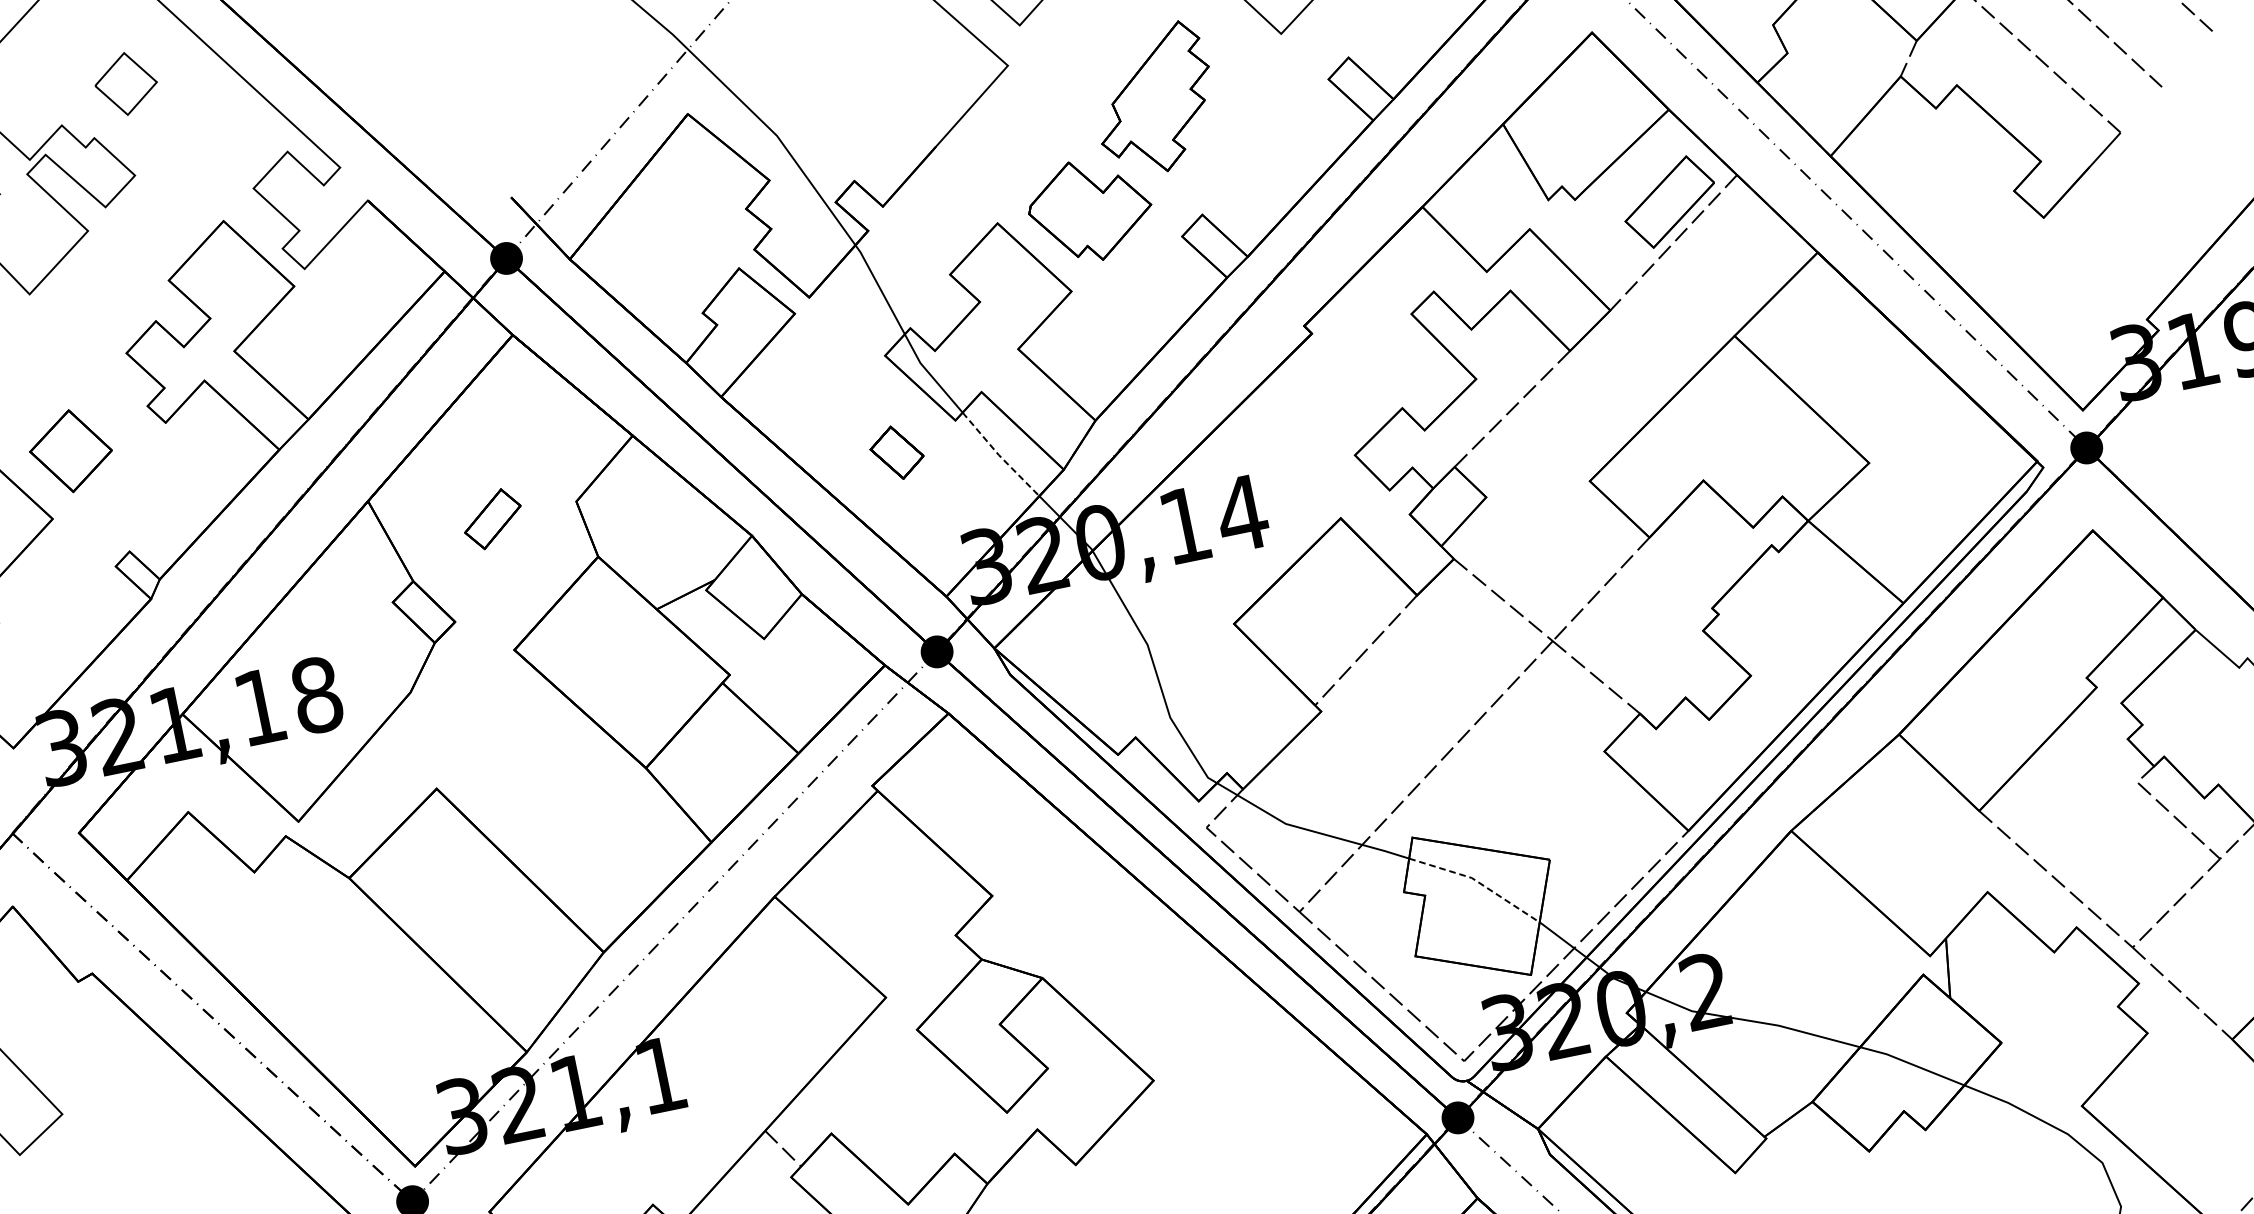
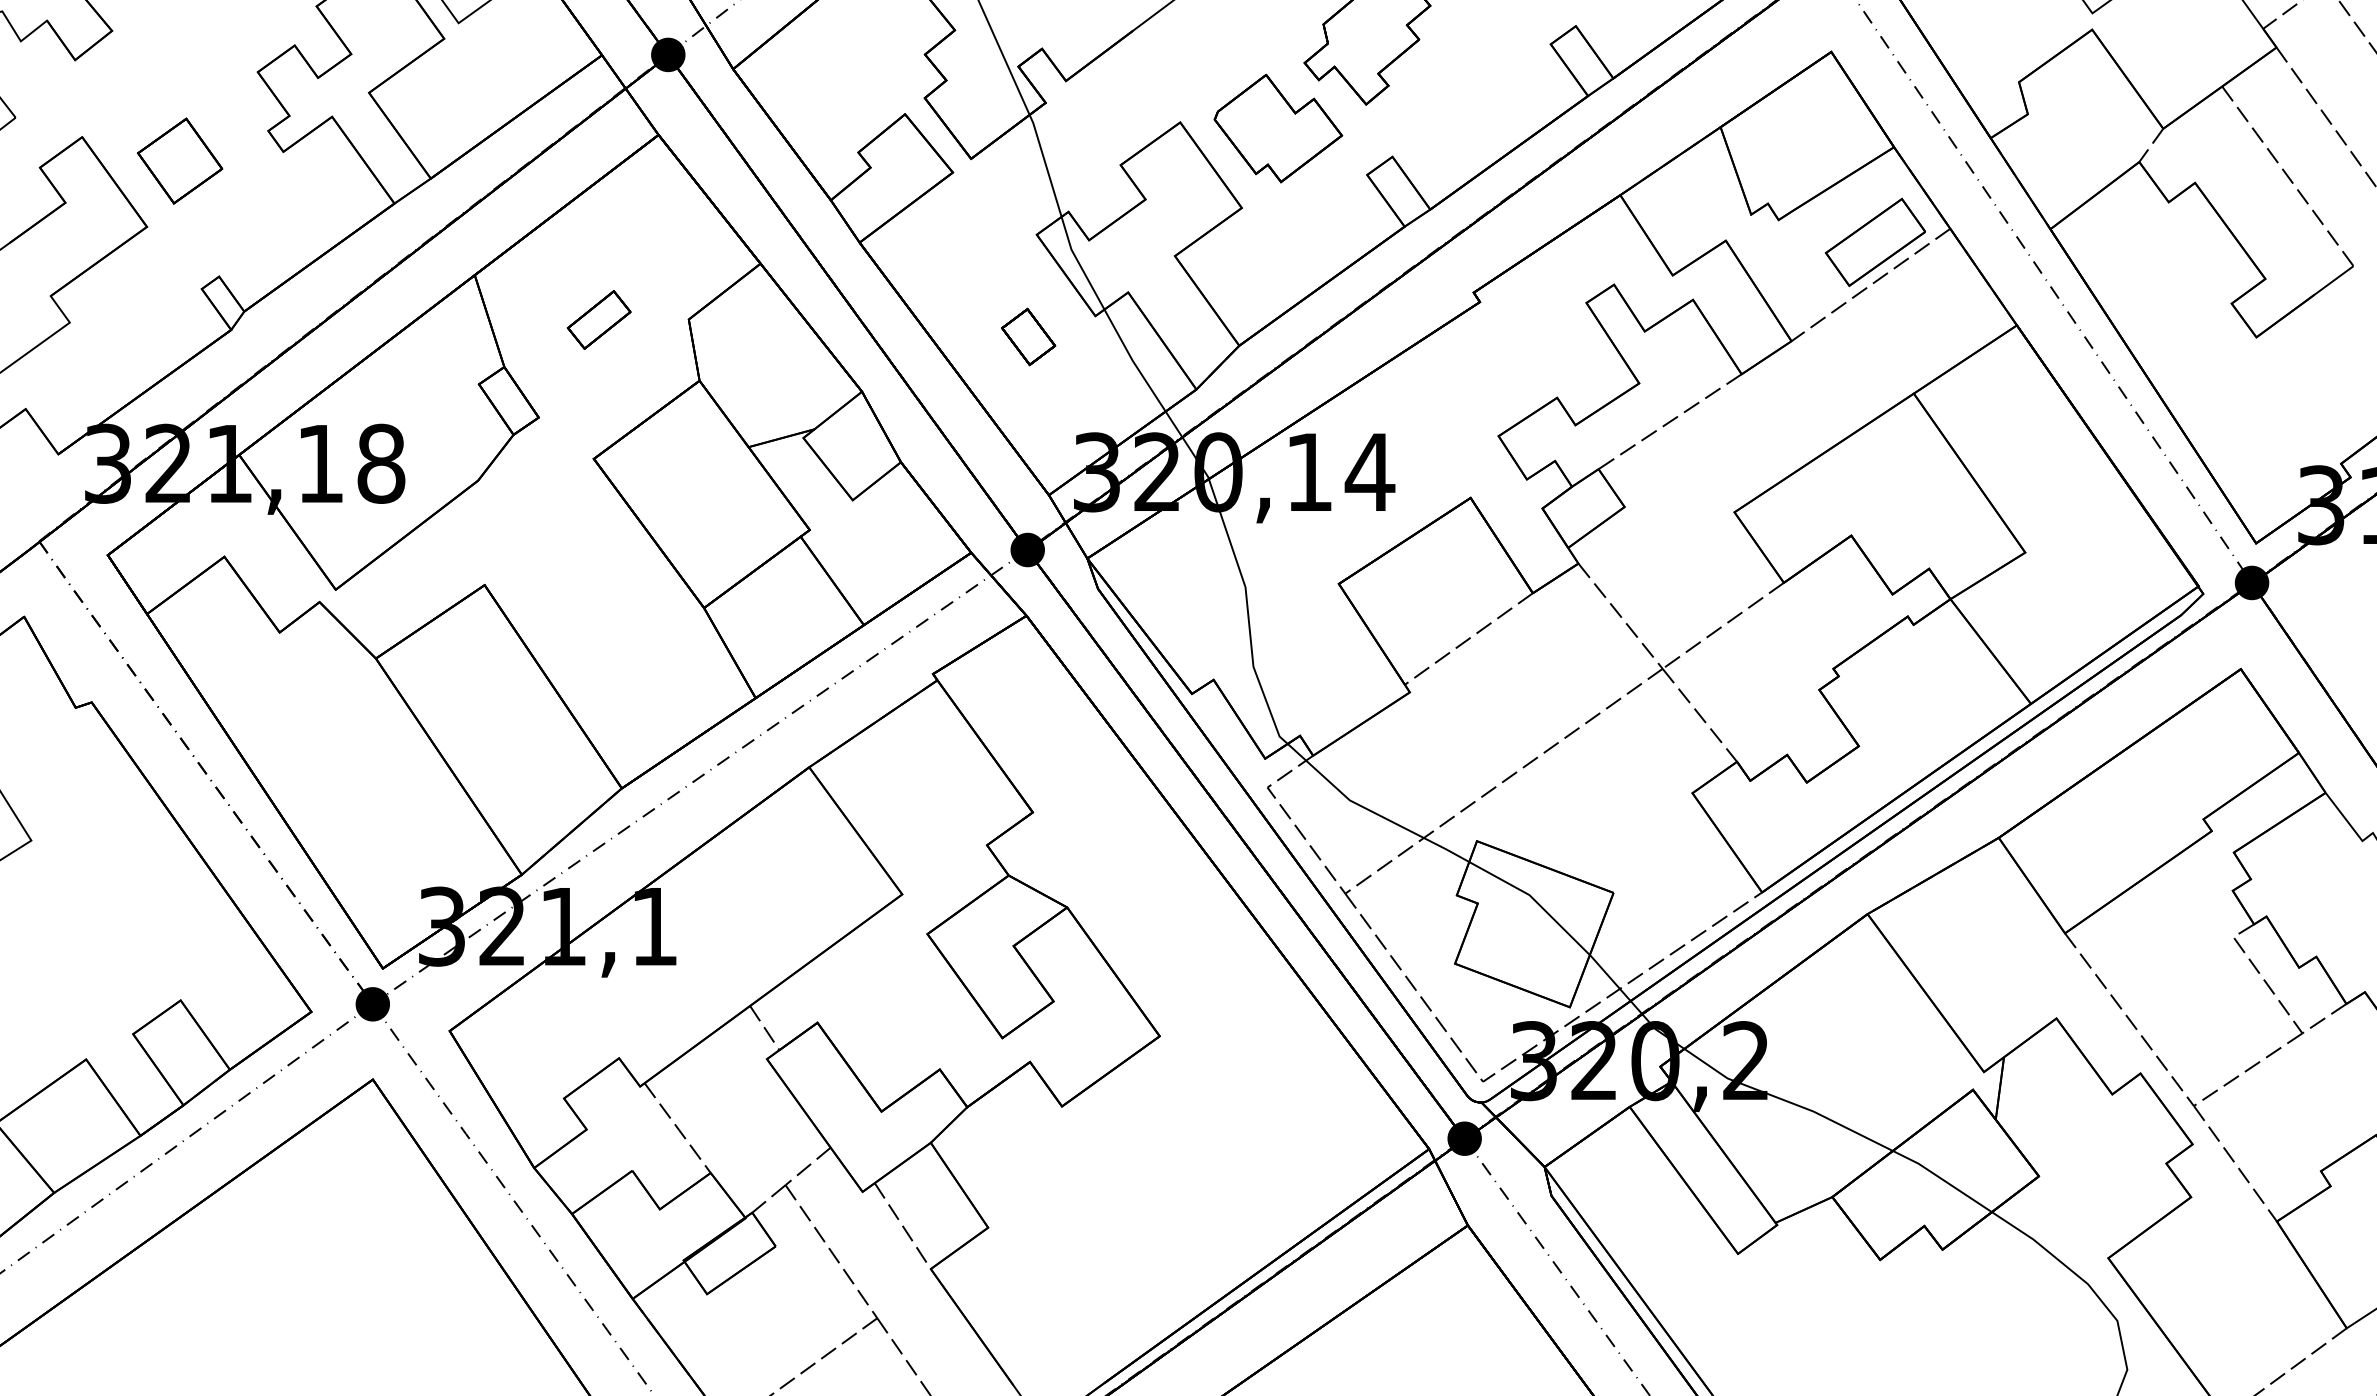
line: (999, 455) -> (1133, 361), dashed -> solid
line: (1478, 881) -> (1535, 900), dashed -> solid

